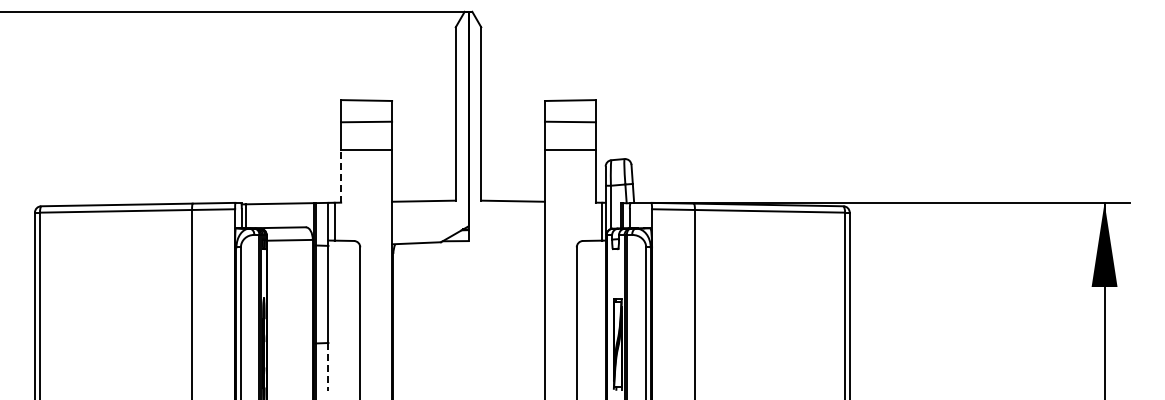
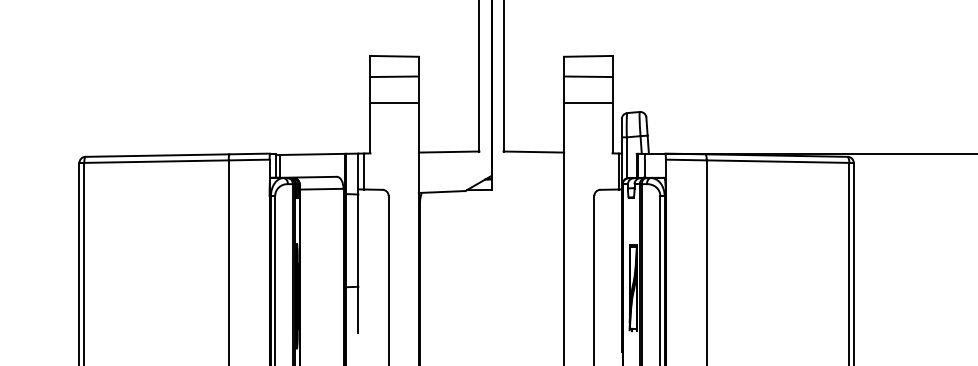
line: (341, 175) -> (370, 127), dashed -> solid
line: (328, 367) -> (358, 310), dashed -> solid

